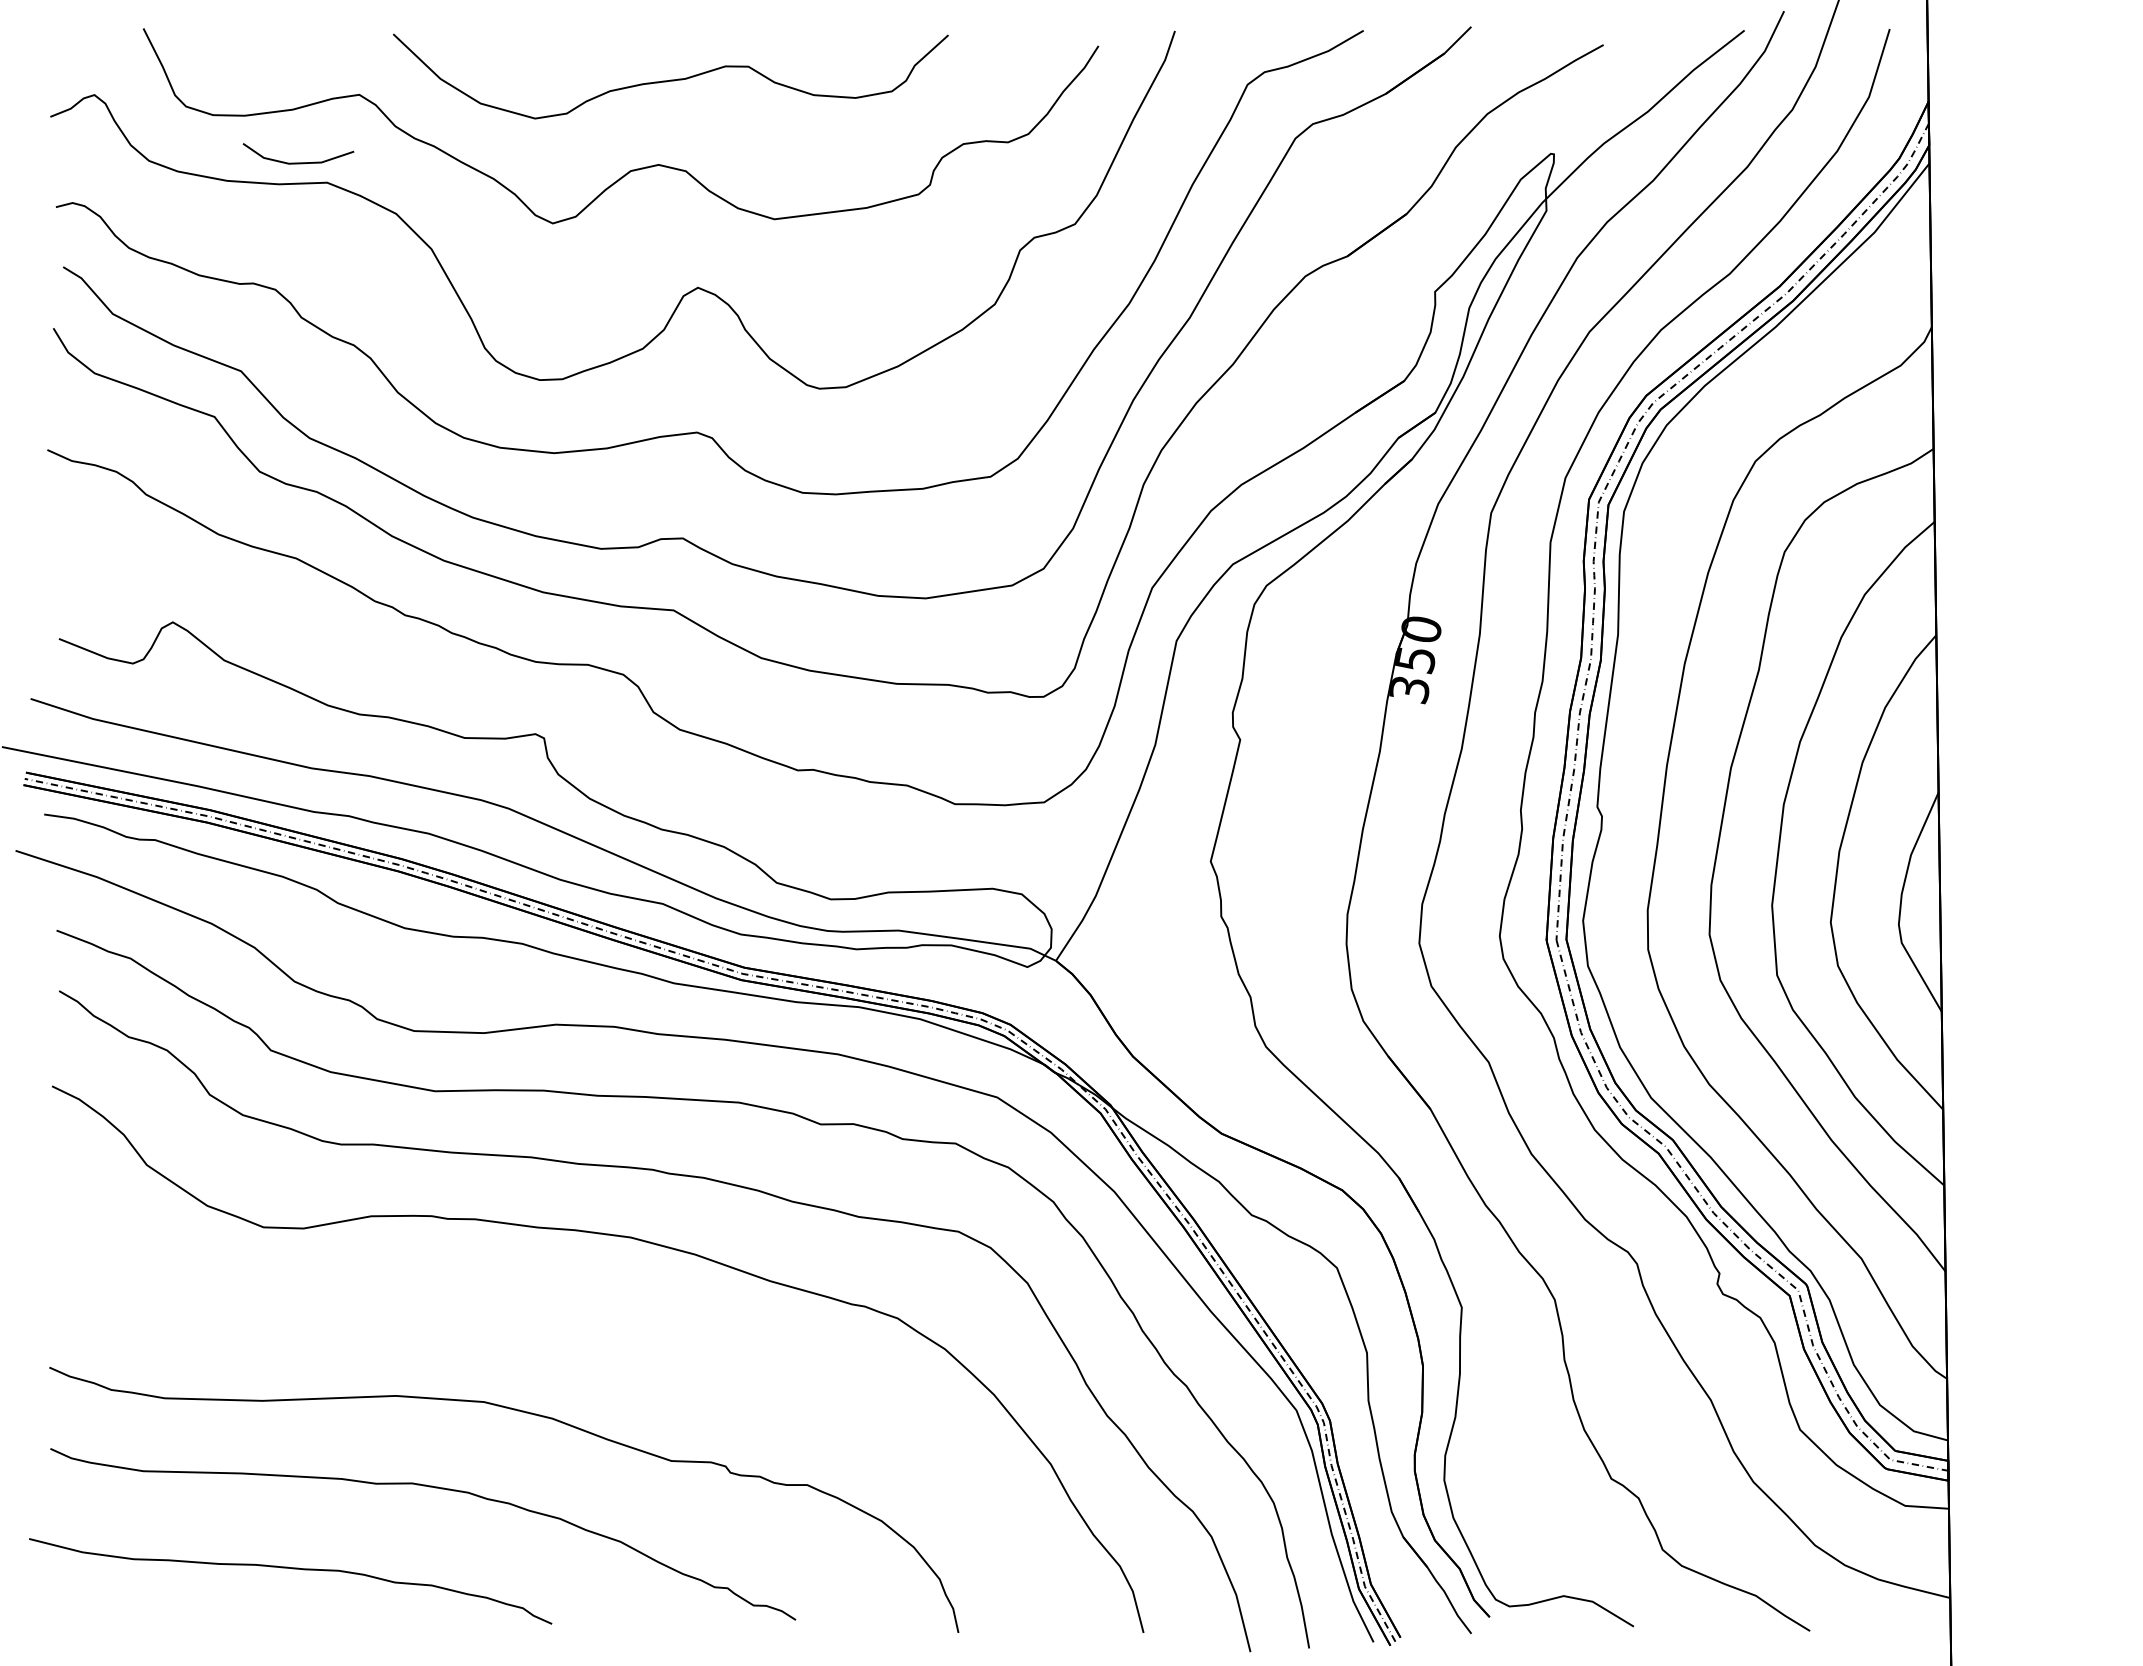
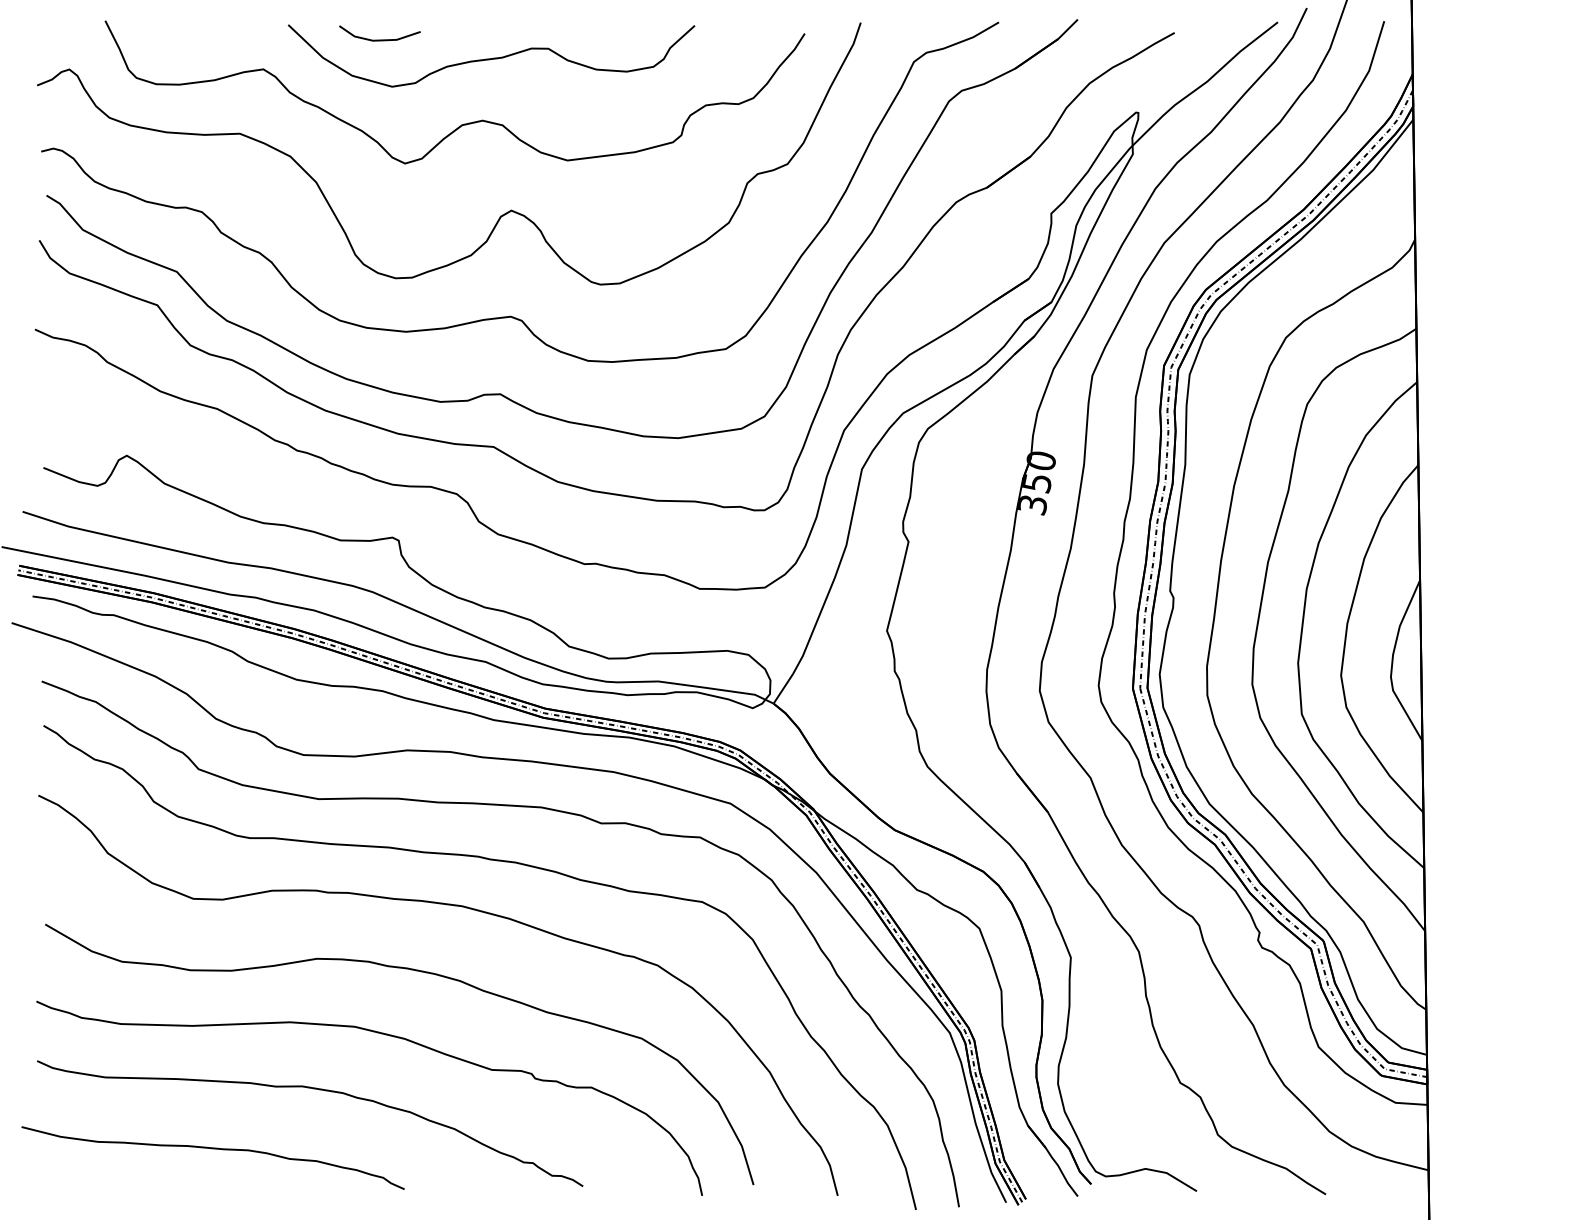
line: (298, 162) -> (379, 39), moved
curve: (569, 1326) -> (417, 971), added

